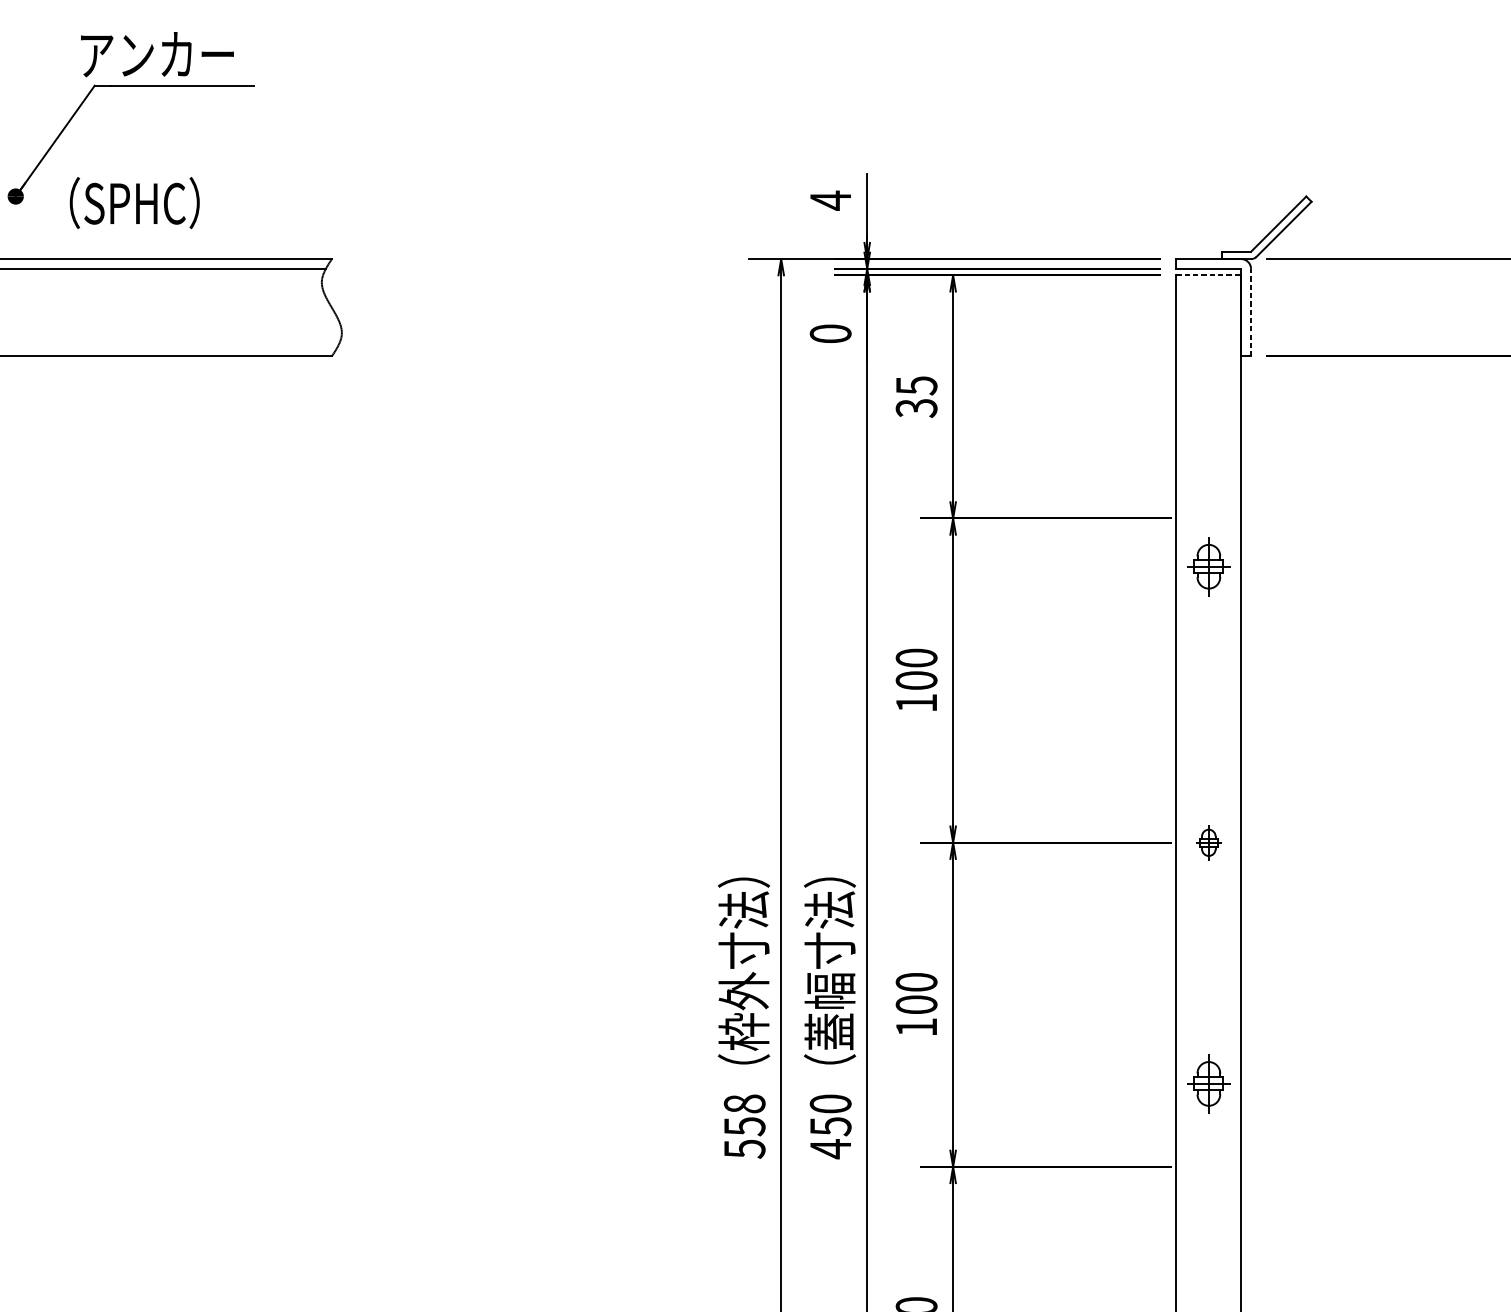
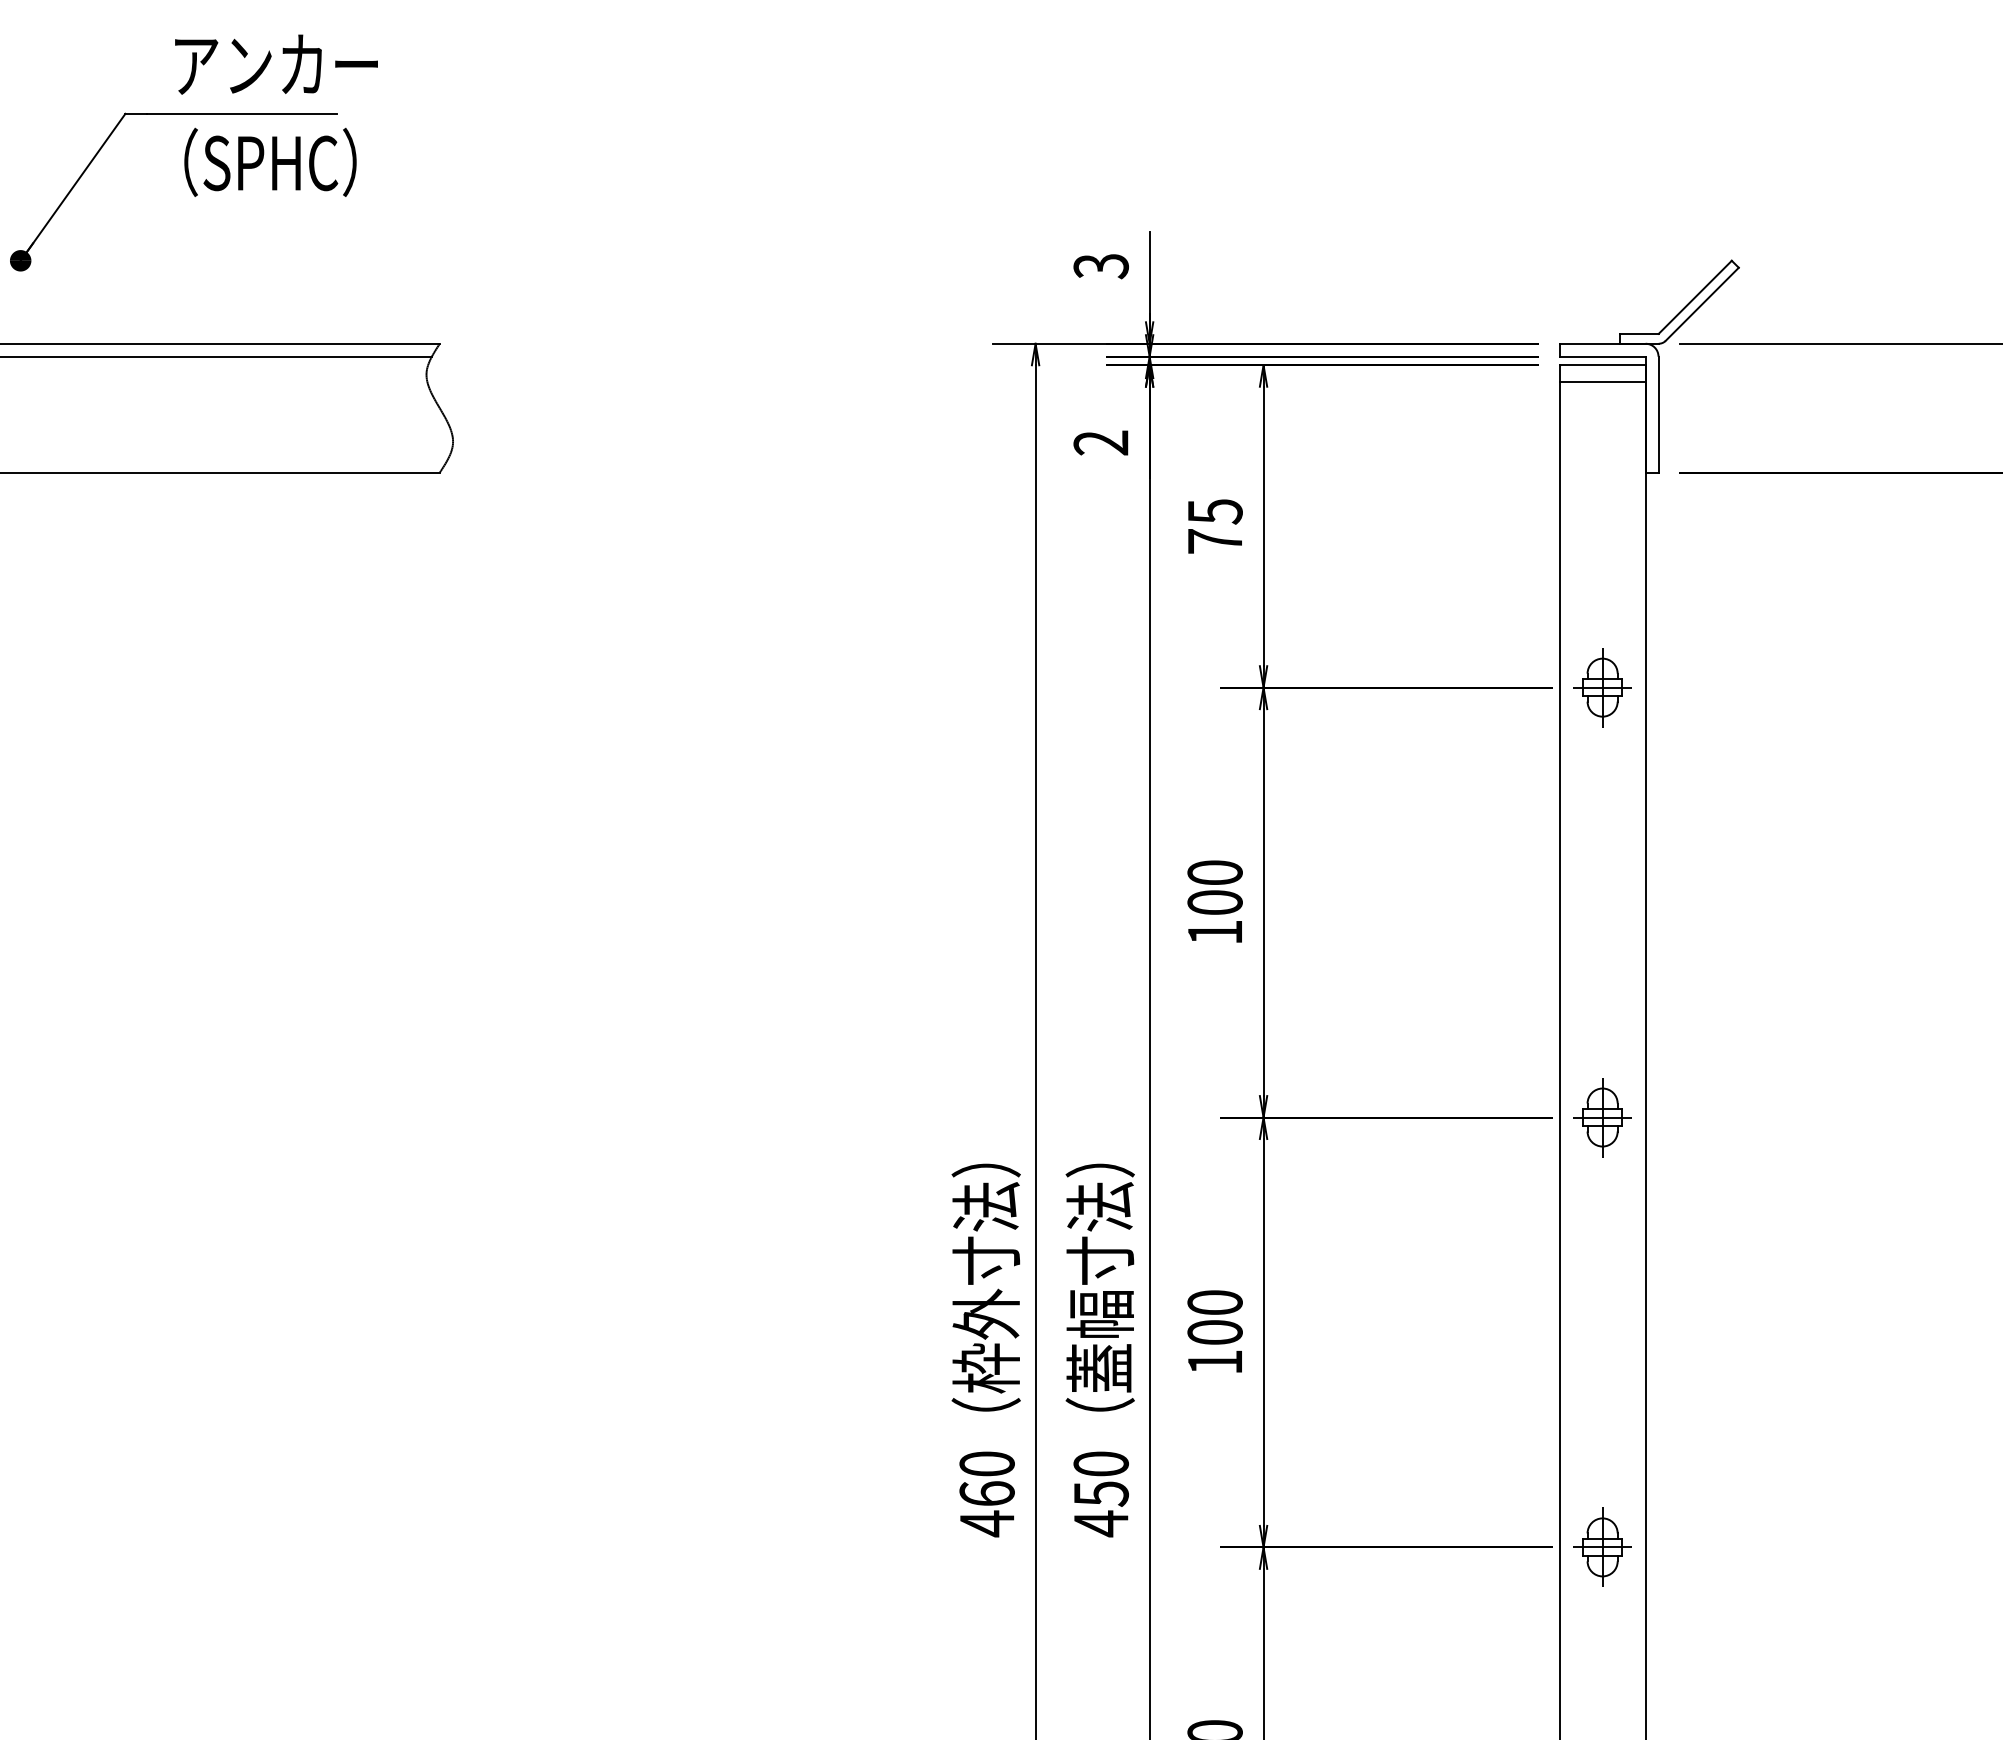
text: (157, 54) -> (276, 64), moved
text: (830, 200) -> (1100, 266), 4 -> 3
text: (134, 202) -> (270, 161), moved
line: (1208, 275) -> (1602, 365), dashed -> solid
line: (1208, 288) -> (1602, 382), added
line: (1251, 312) -> (1658, 414), dashed -> solid
text: (830, 333) -> (1100, 442), 0 -> 2
text: (916, 408) -> (1214, 541), 35 -> 75
part: (1208, 566) -> (1602, 687), moved
part: (1208, 842) -> (1602, 1117), size x1.67
part: (1208, 1083) -> (1602, 1546), moved
text: (744, 1126) -> (986, 1494), 558 -> 460

